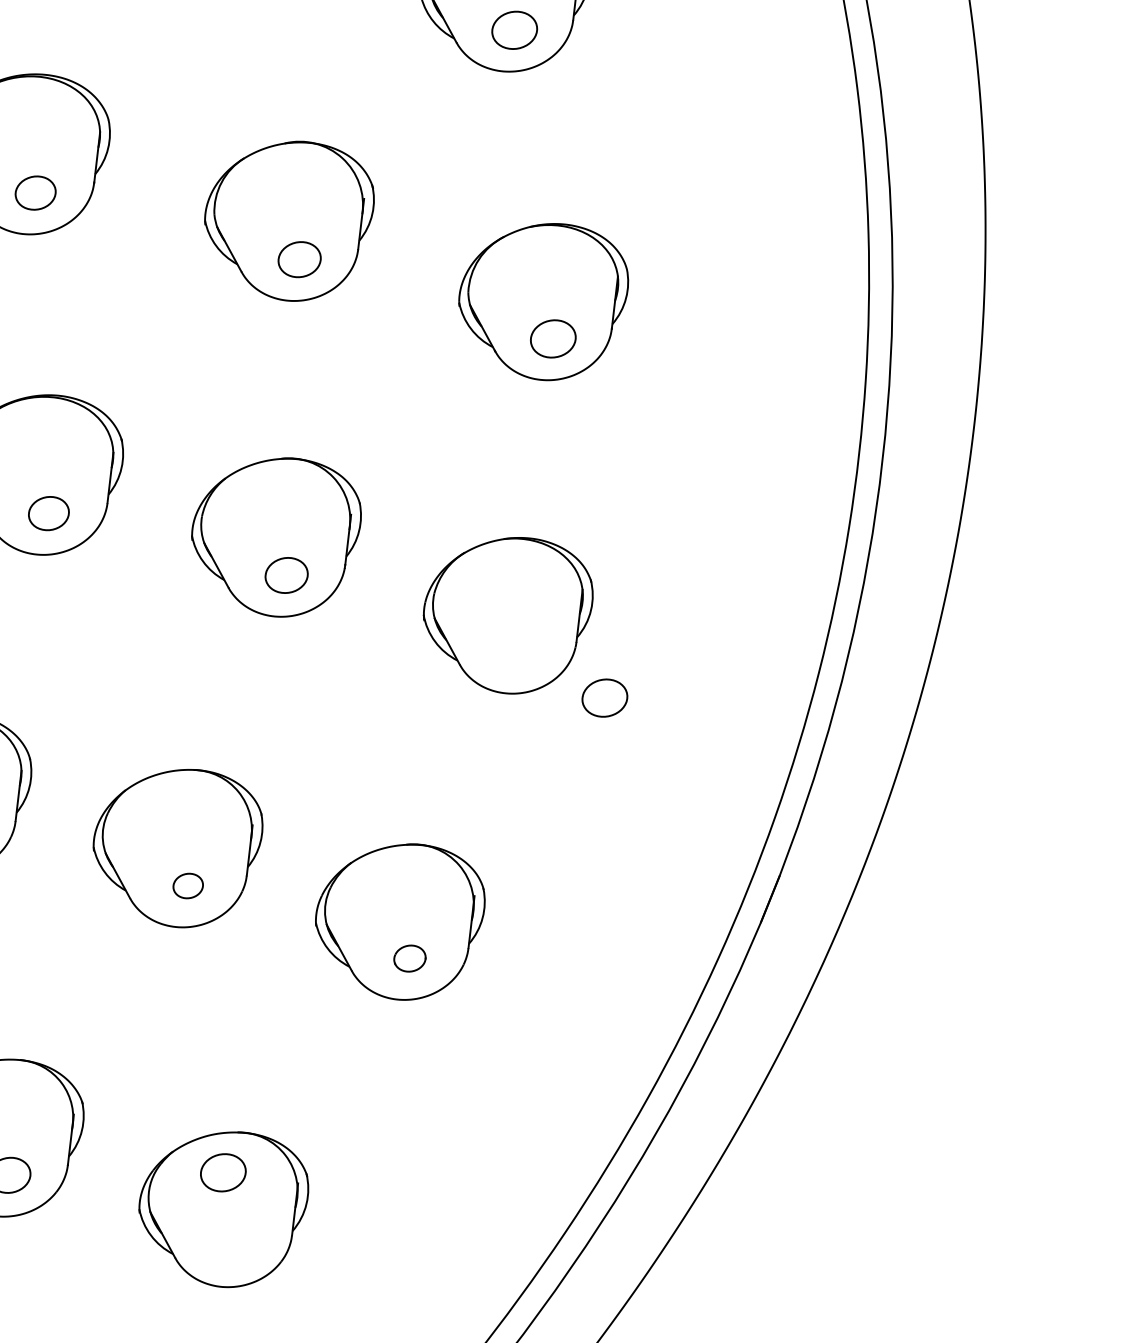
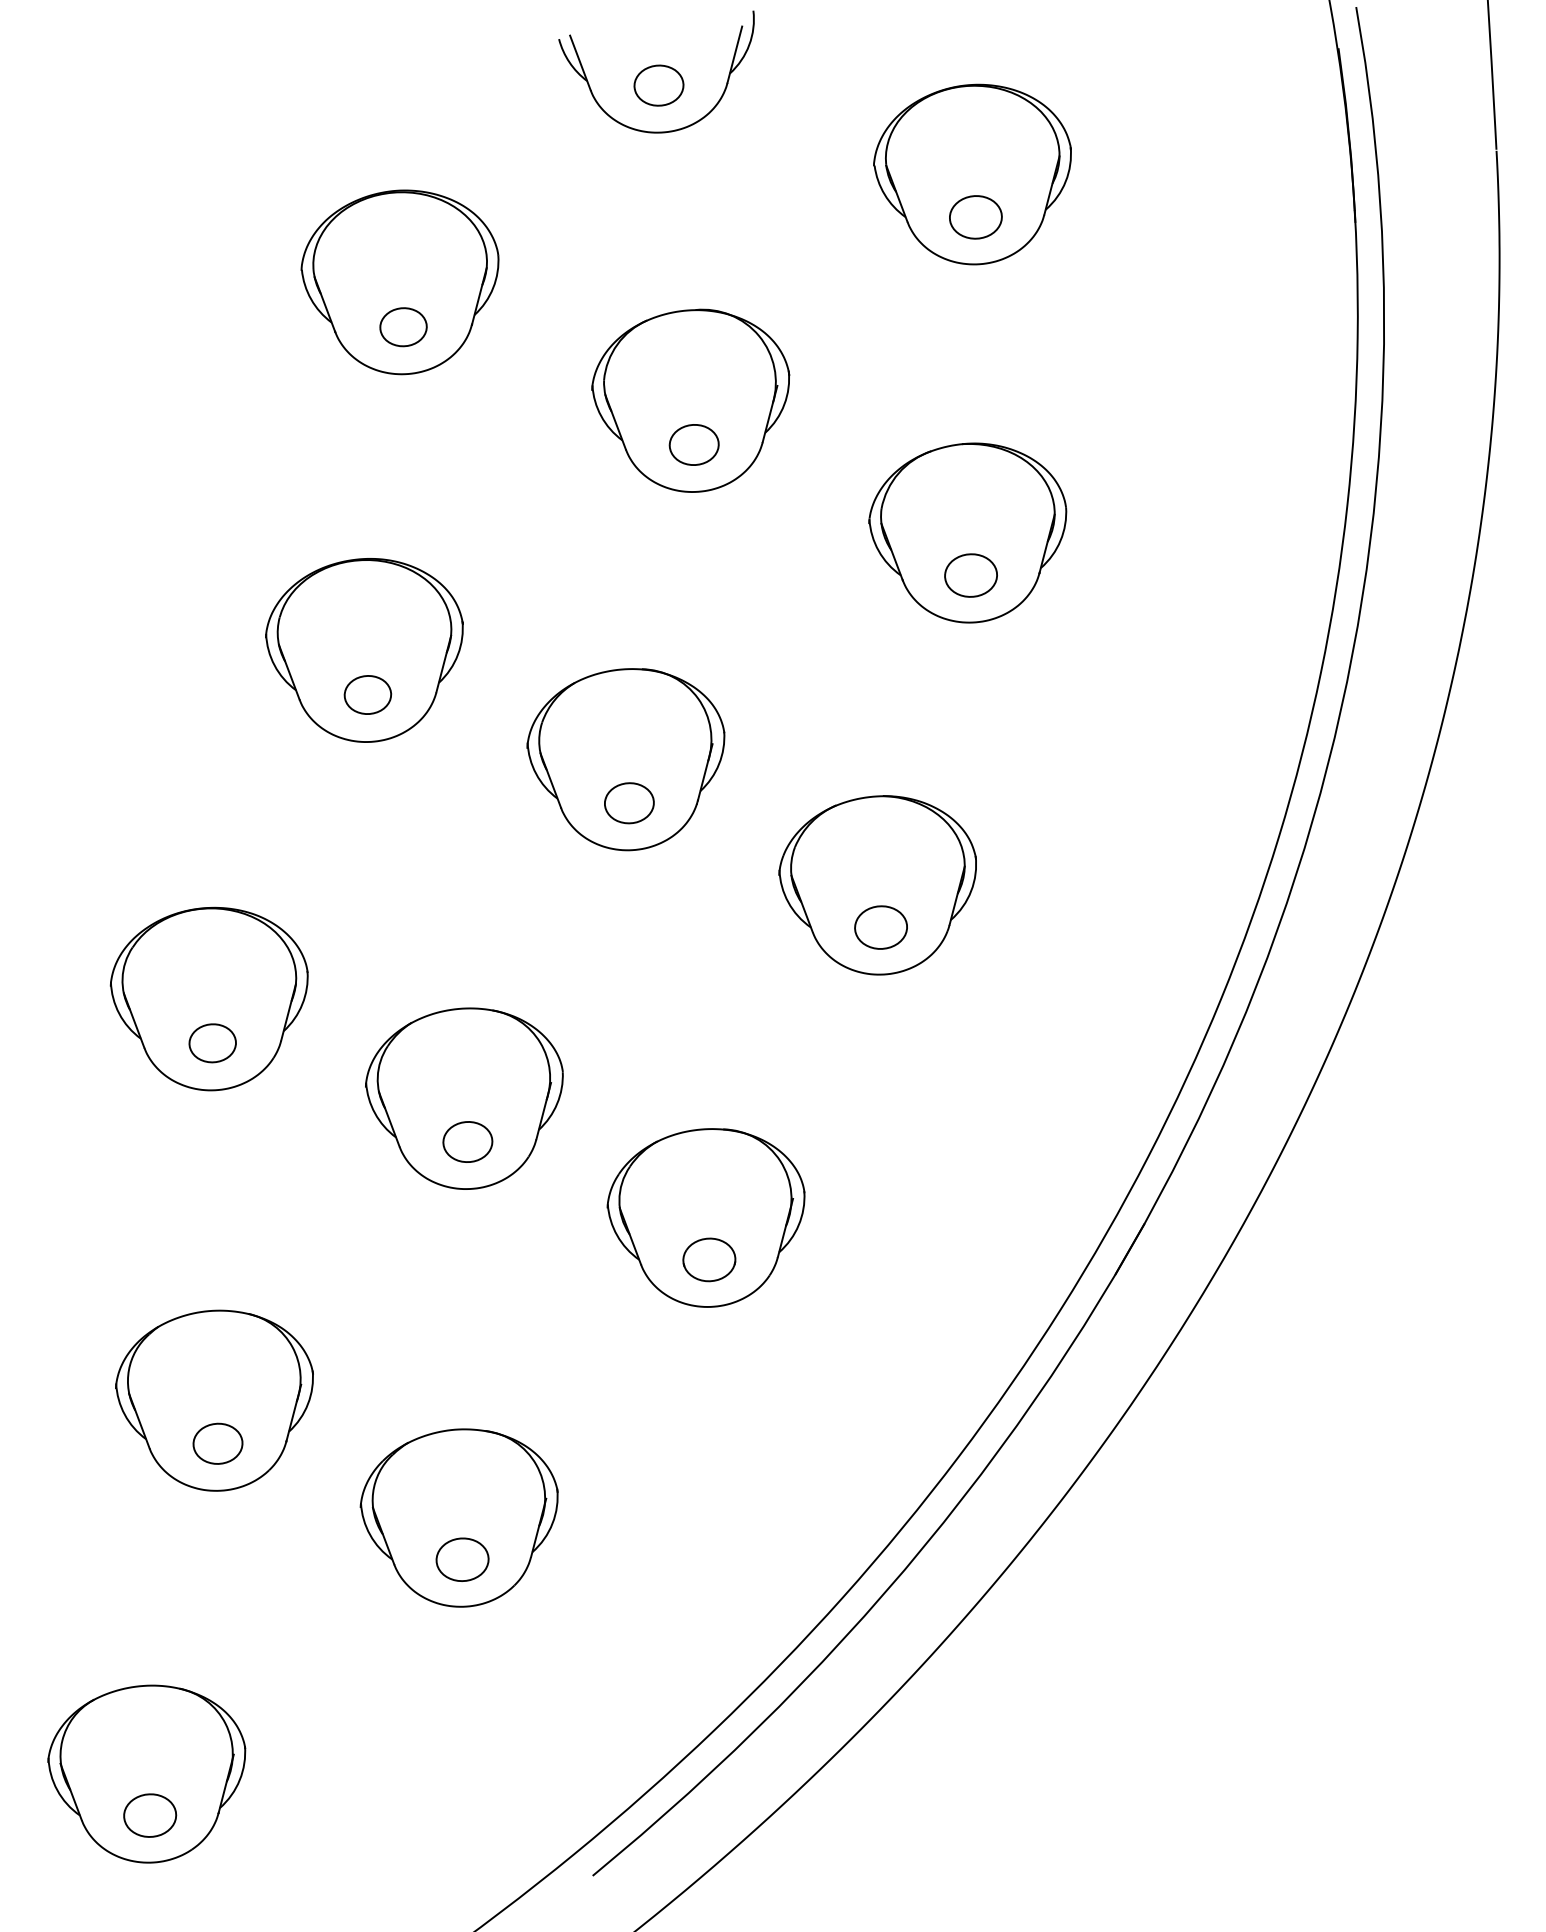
part: (604, 698) -> (880, 927), moved
part: (187, 885) -> (467, 1141), size x1.43
part: (409, 958) -> (709, 1259), size x1.43
part: (223, 1172) -> (462, 1559), moved

